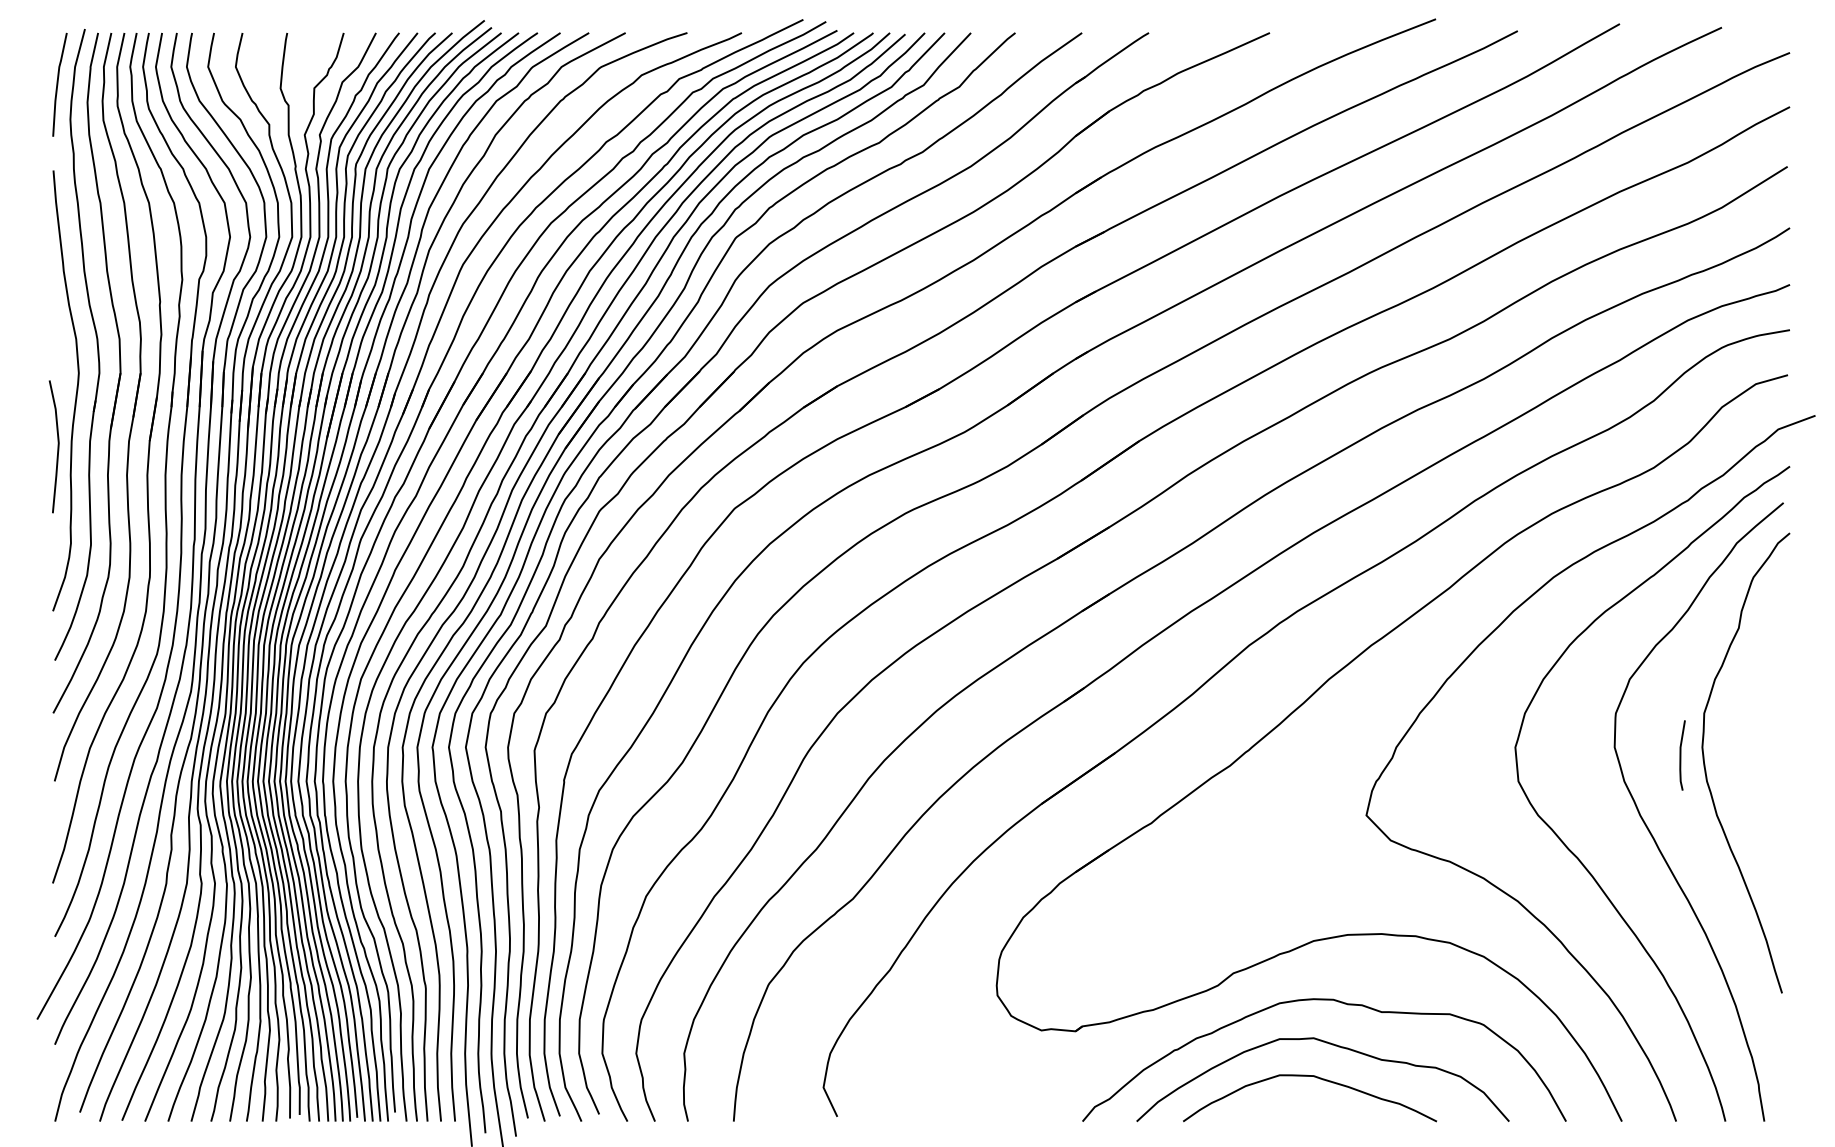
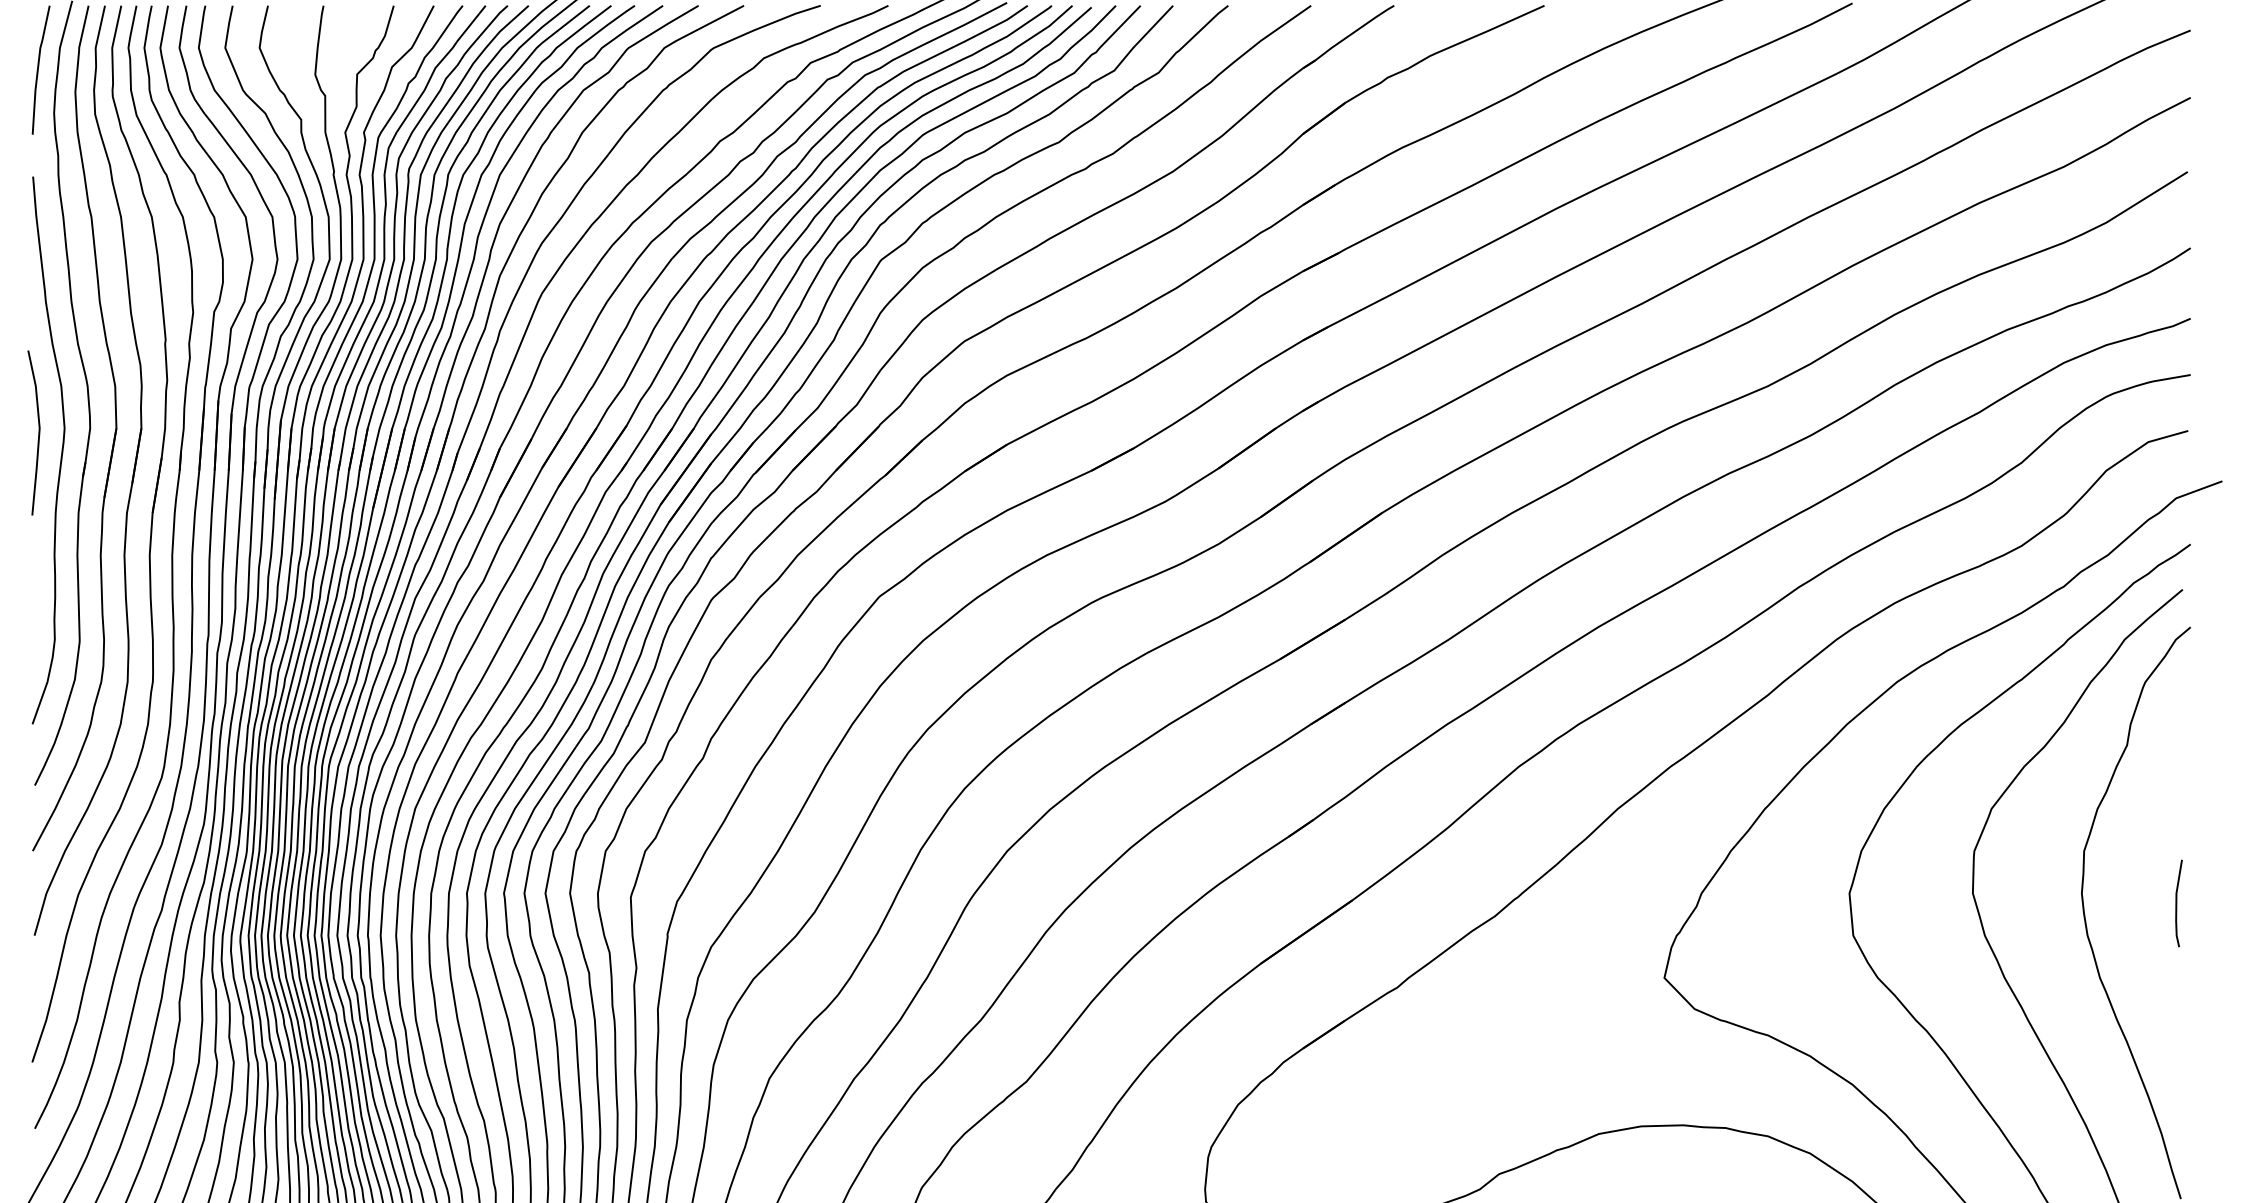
line: (57, 446) -> (38, 432), moved
line: (1681, 755) -> (2177, 903), moved

